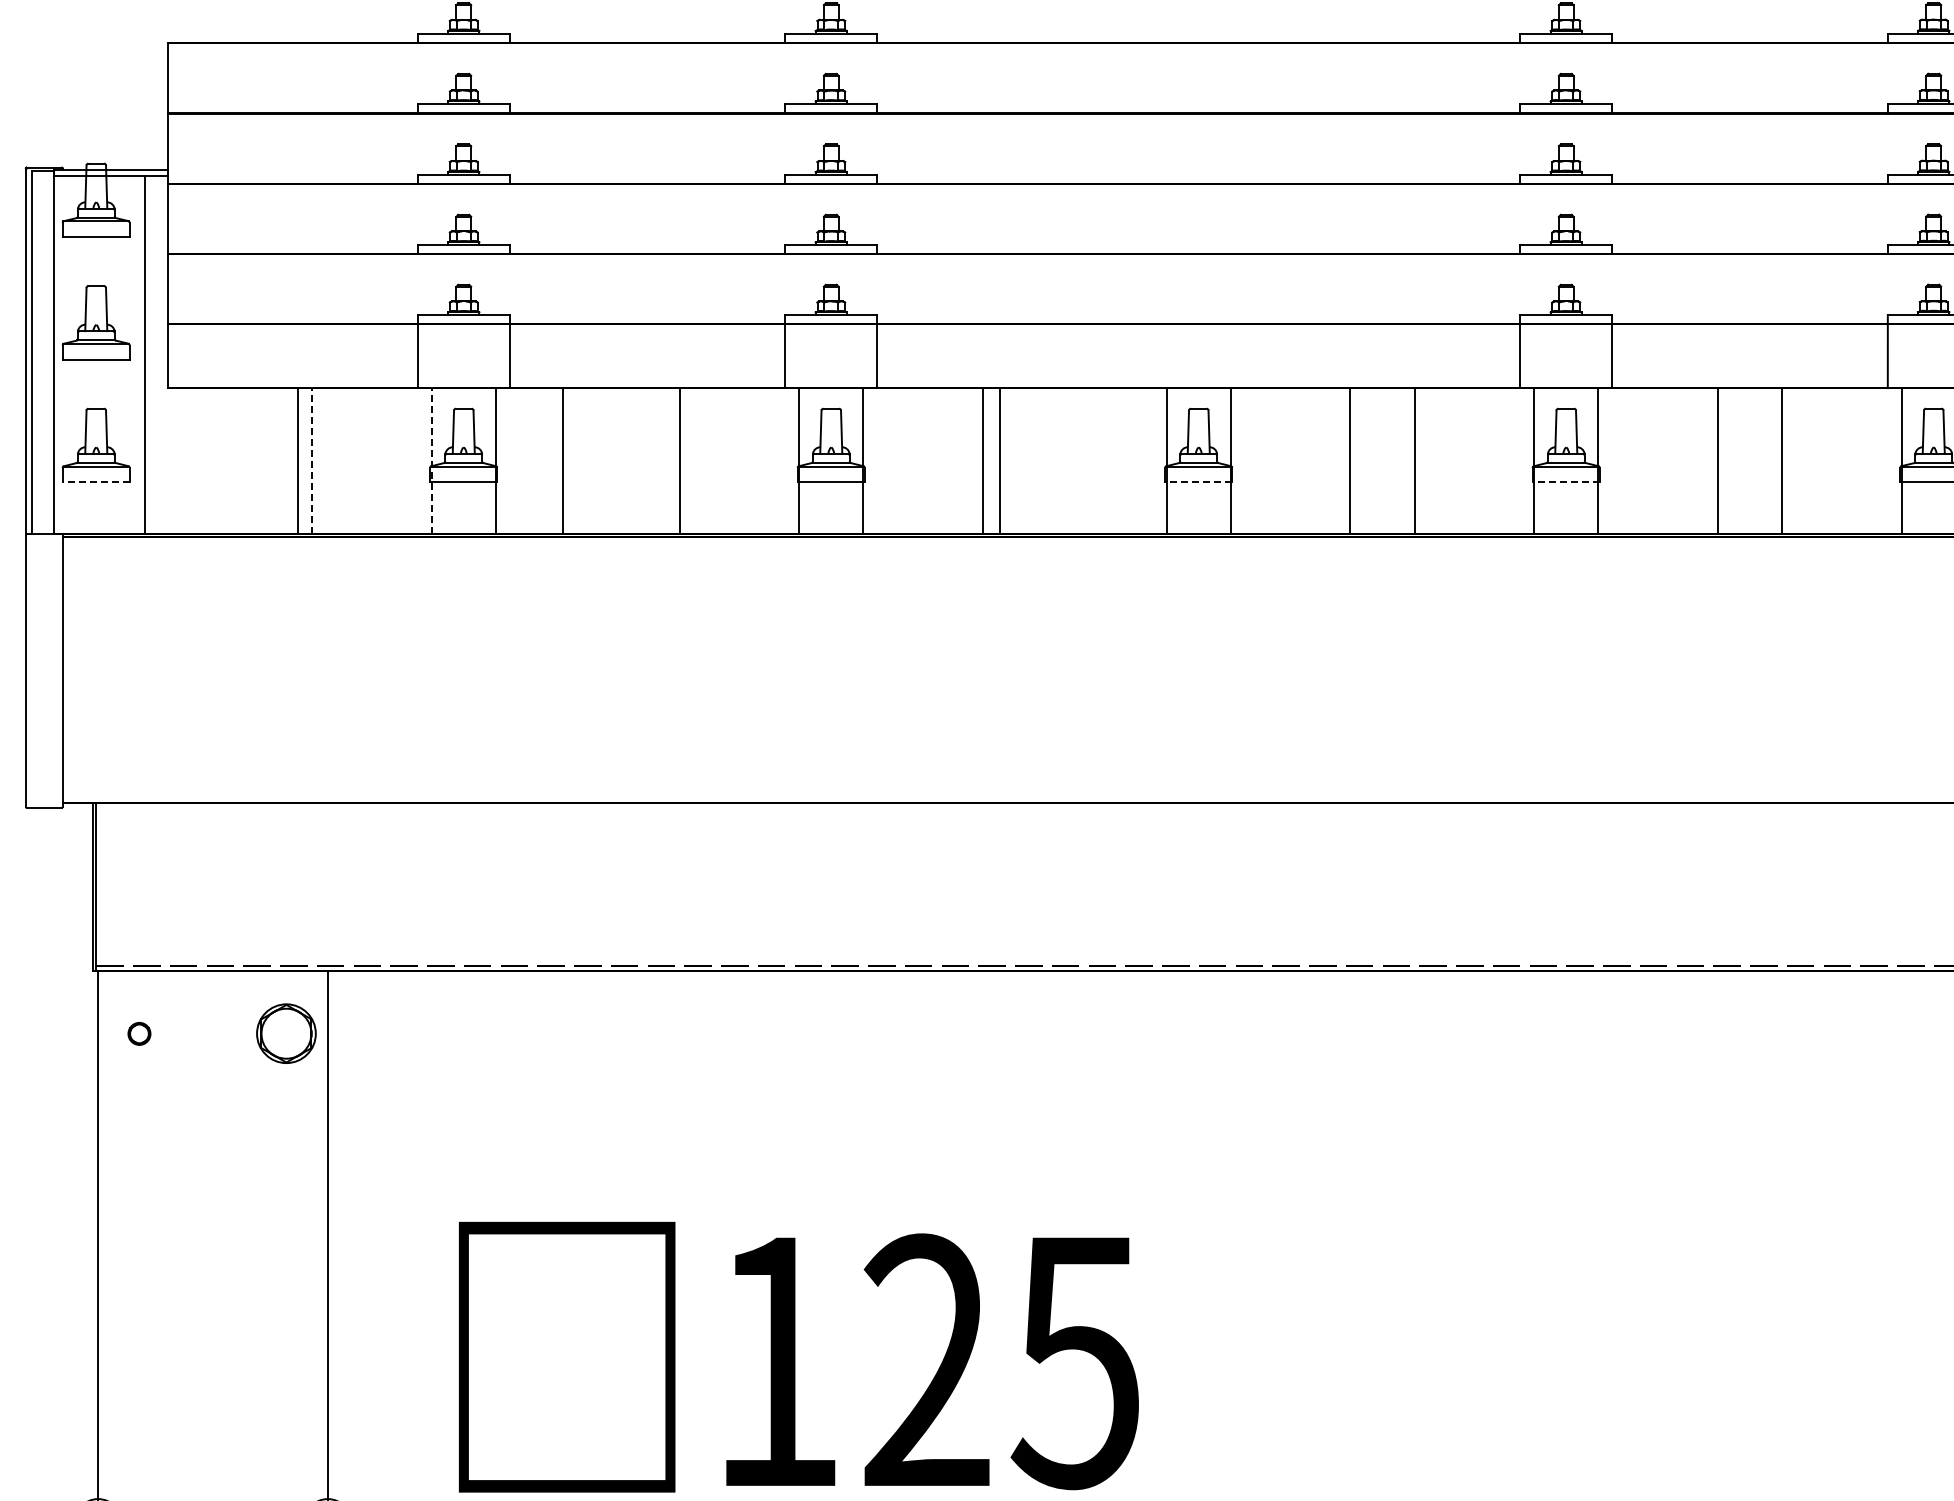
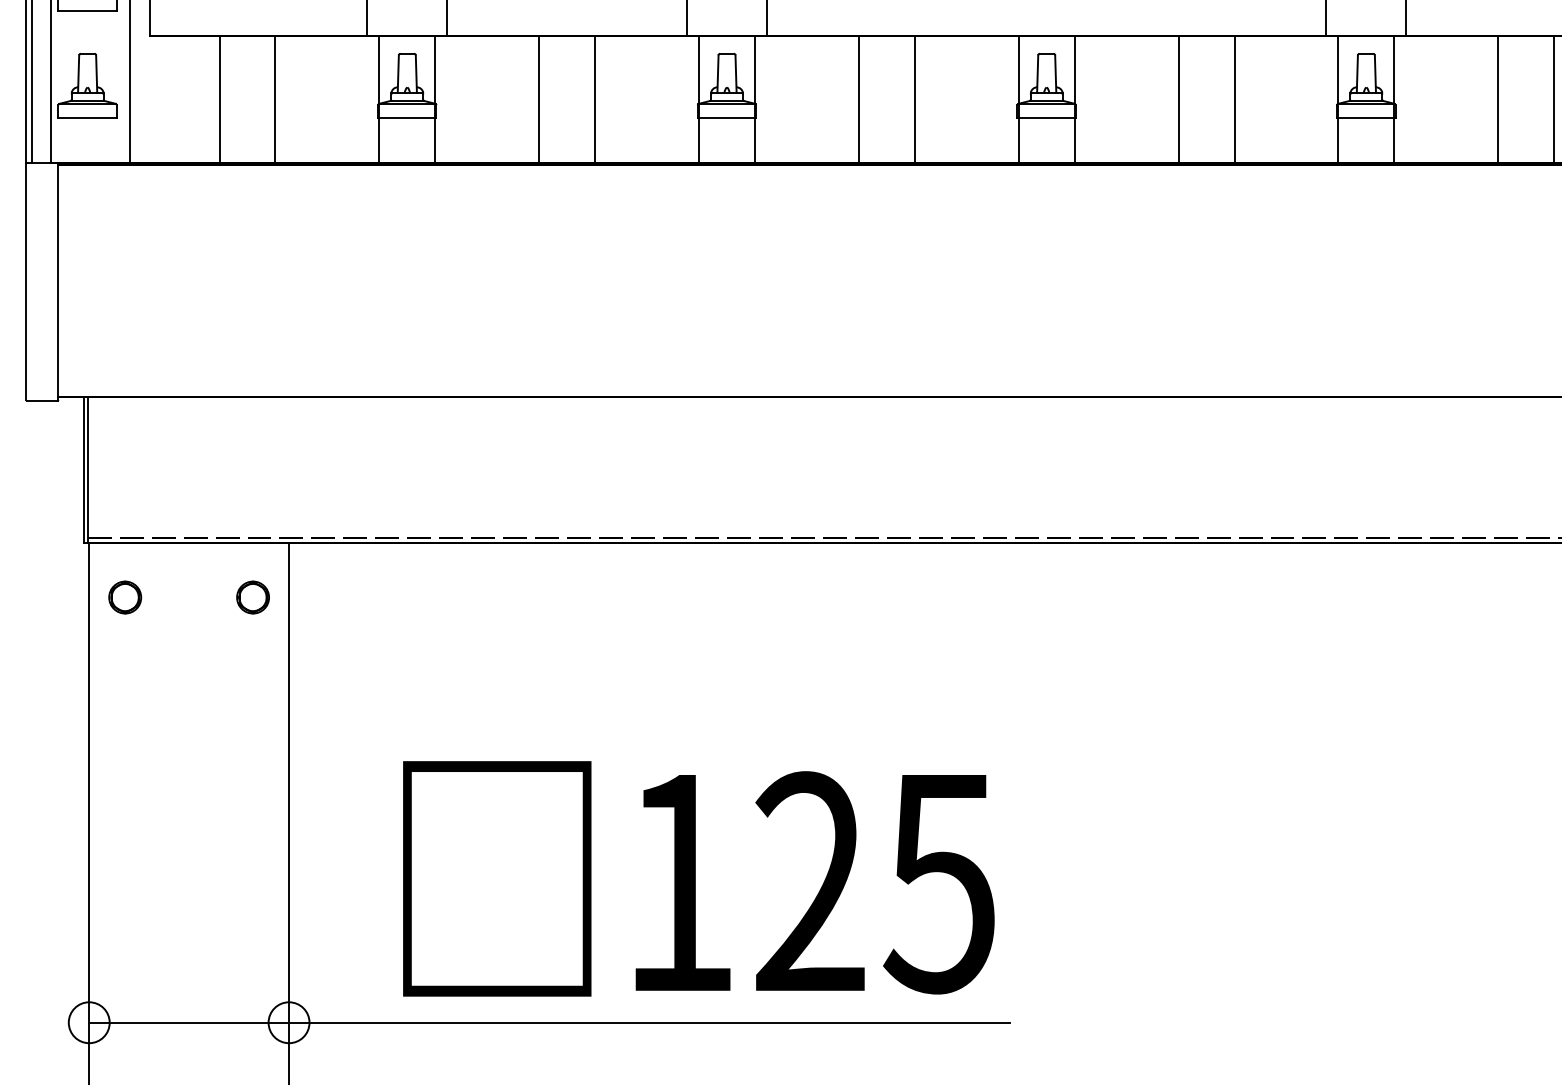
line: (297, 460) -> (219, 98), moved
line: (312, 460) -> (275, 98), dashed -> solid
line: (431, 460) -> (379, 98), dashed -> solid
line: (563, 460) -> (539, 98), moved
line: (1000, 460) -> (915, 98), moved
line: (96, 482) -> (87, 117), dashed -> solid
line: (1198, 482) -> (1046, 117), dashed -> solid
line: (1566, 482) -> (1366, 117), dashed -> solid
part: (139, 1033) -> (125, 597), size x1.67
part: (286, 1033) -> (253, 597), size x0.62

